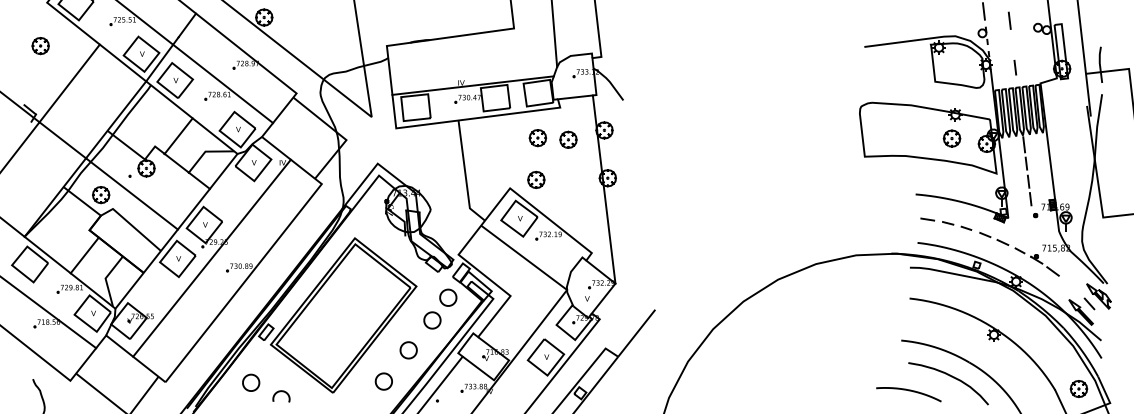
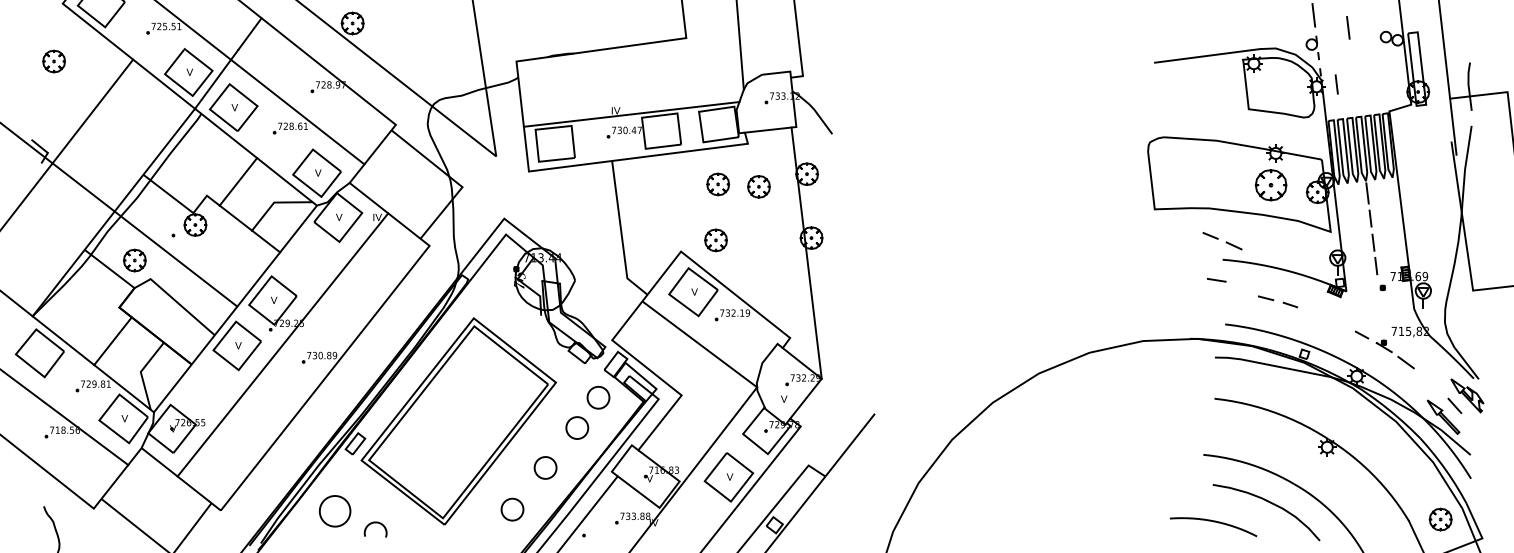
line: (1015, 67) -> (1336, 84), moved
part: (952, 138) -> (1271, 184), size x1.4
line: (927, 219) -> (1216, 280), moved
part: (994, 239) -> (1222, 241), moved
part: (251, 382) -> (335, 511), size x1.4

